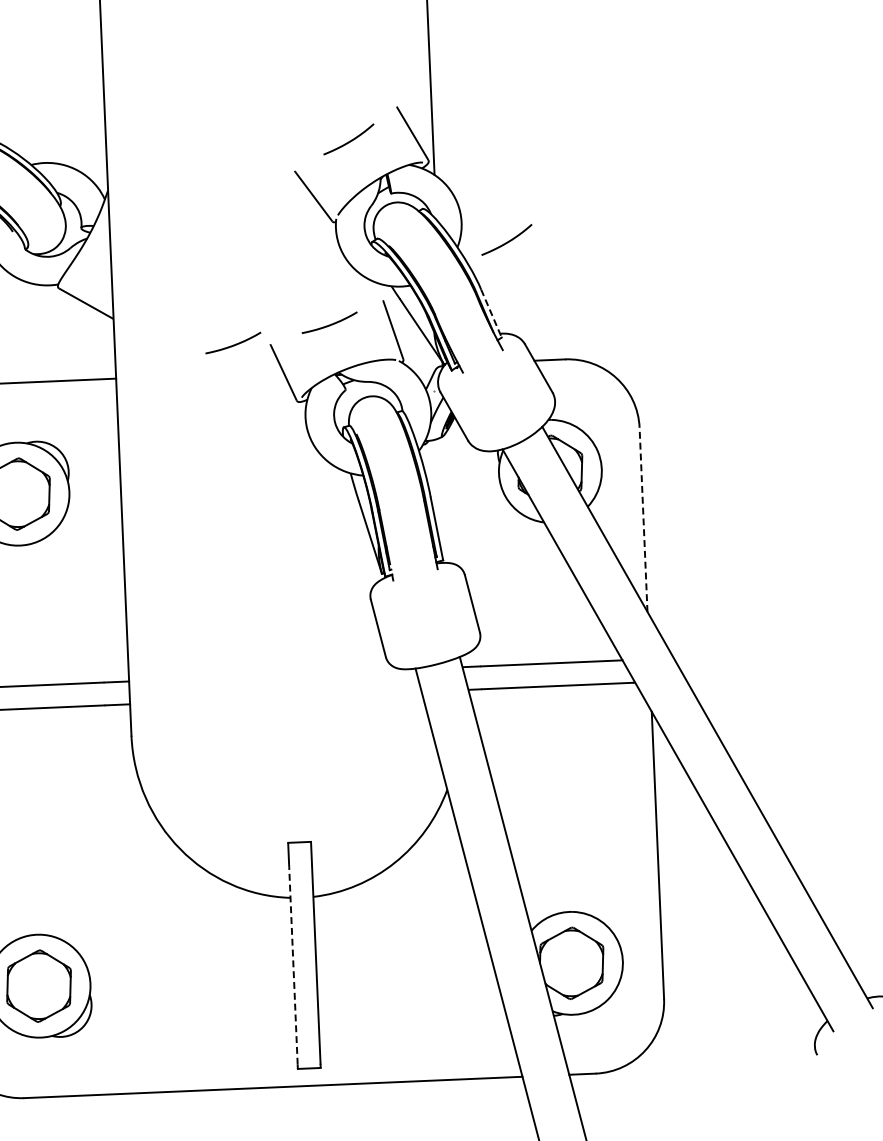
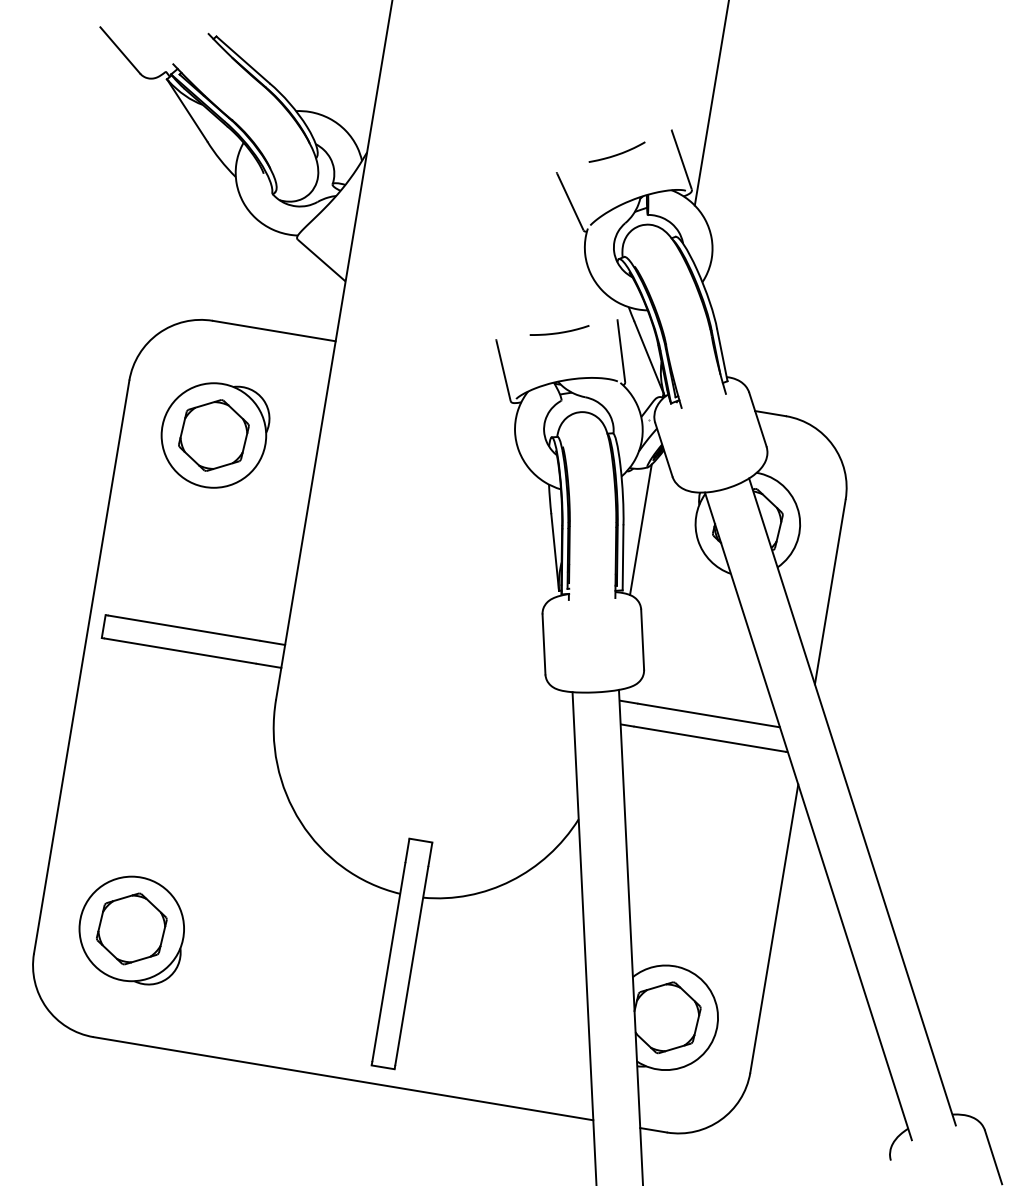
part: (506, 239) -> (752, 284), removed
line: (491, 313) -> (722, 355), dashed -> solid
curve: (233, 345) -> (459, 332), removed
line: (448, 498) -> (640, 529), added
line: (643, 520) -> (830, 592), dashed -> solid
line: (292, 965) -> (388, 961), dashed -> solid

